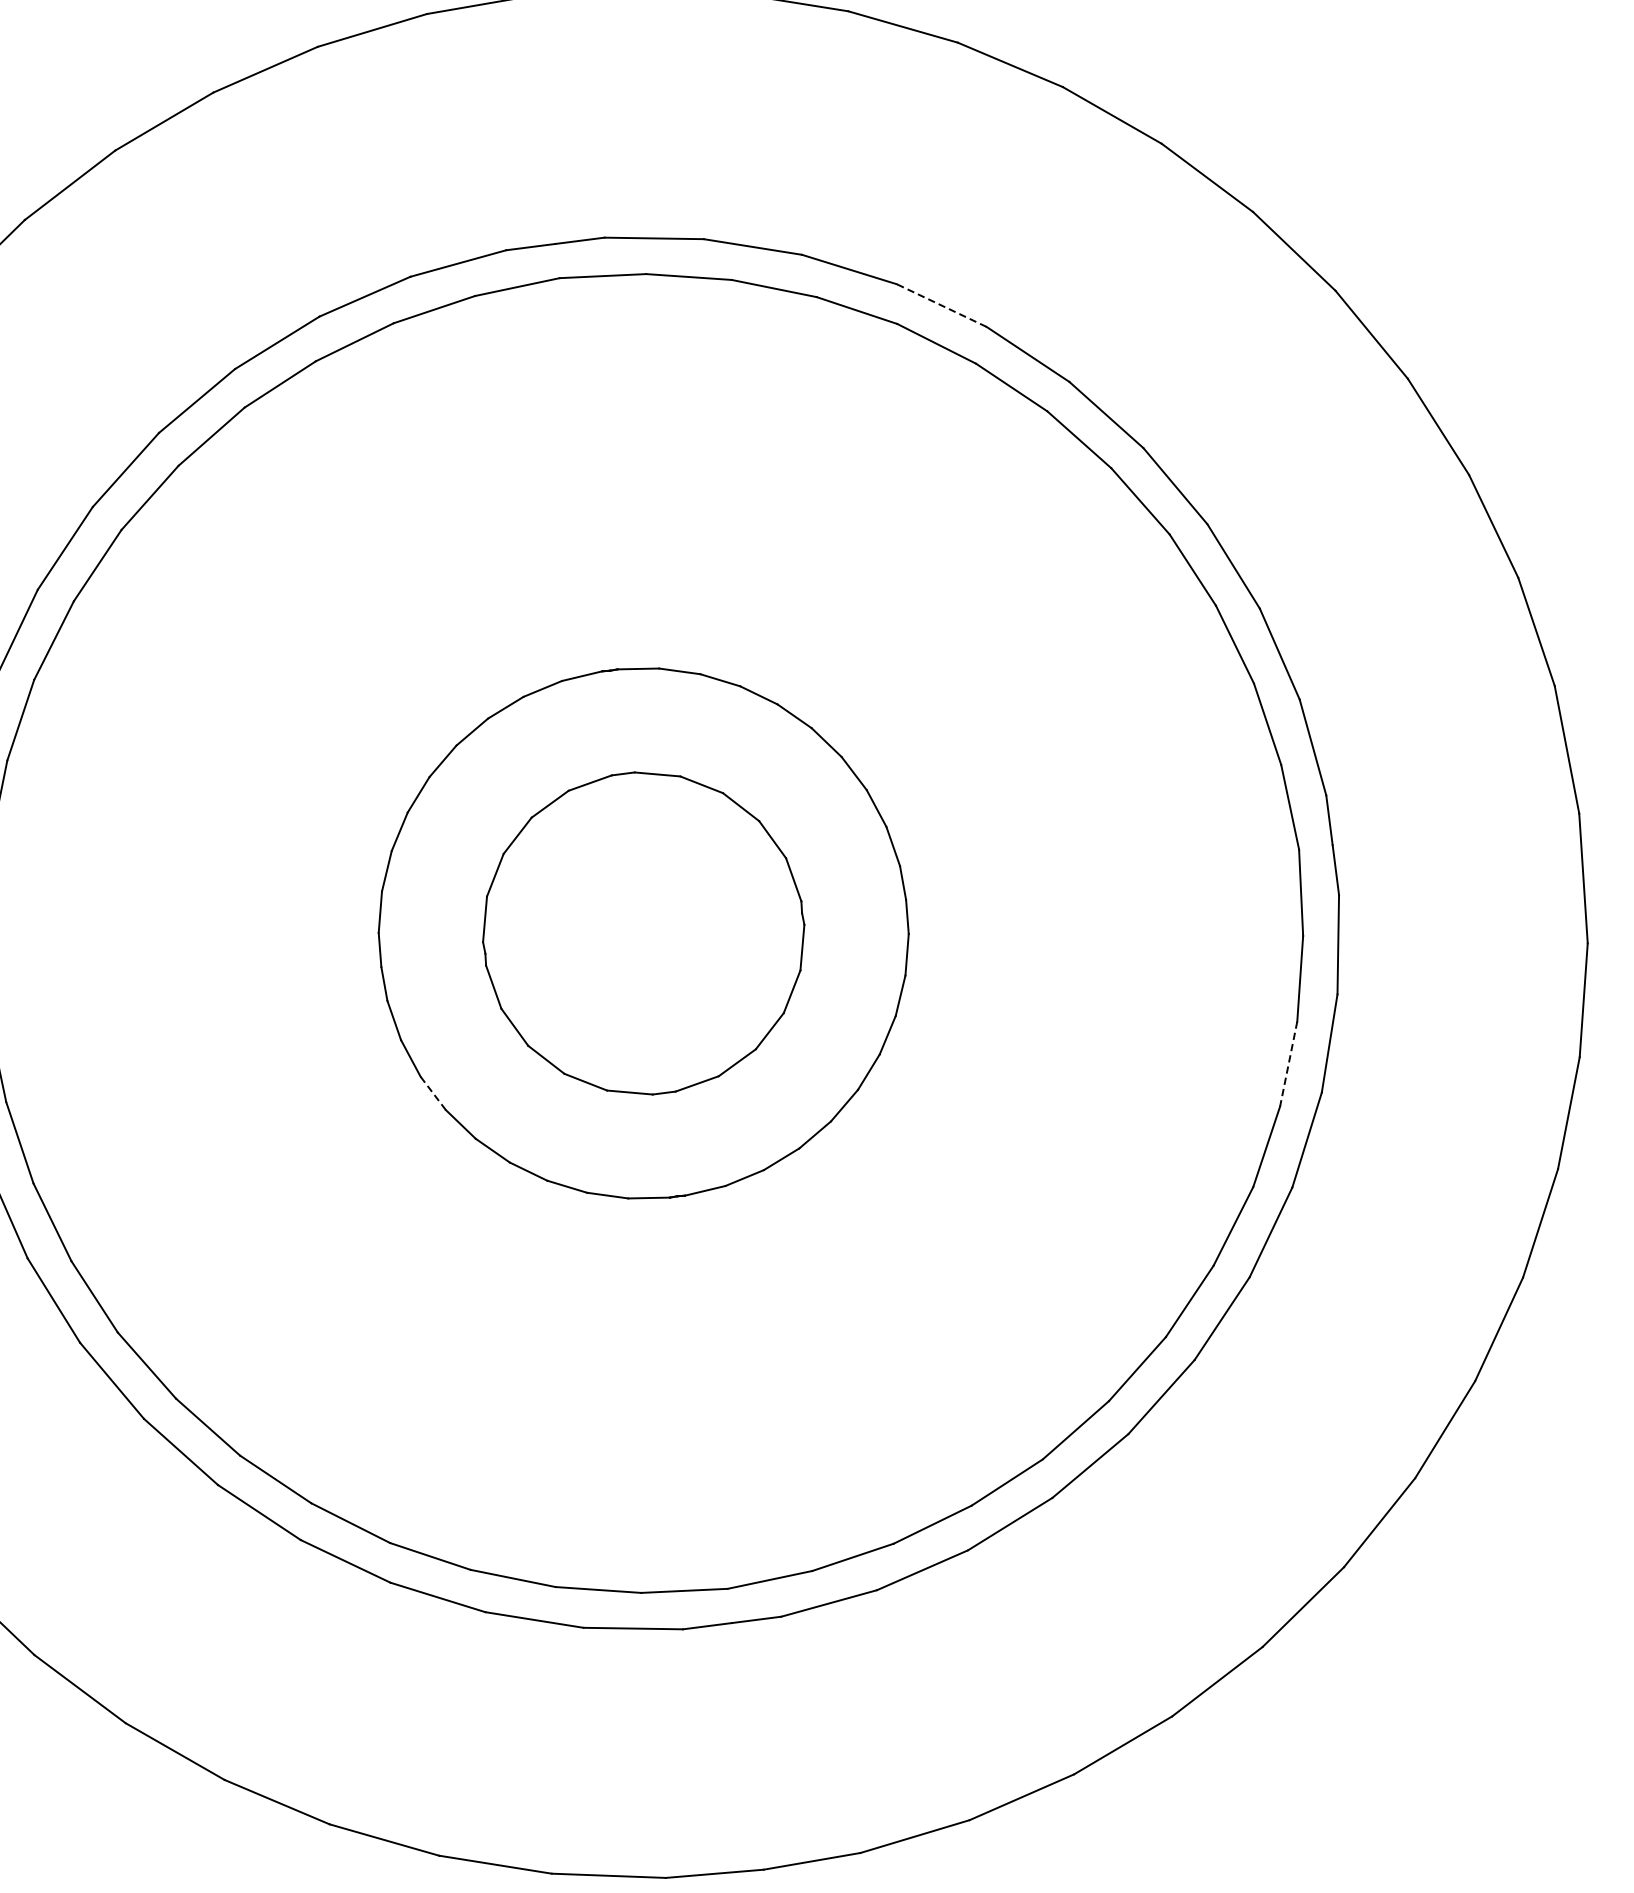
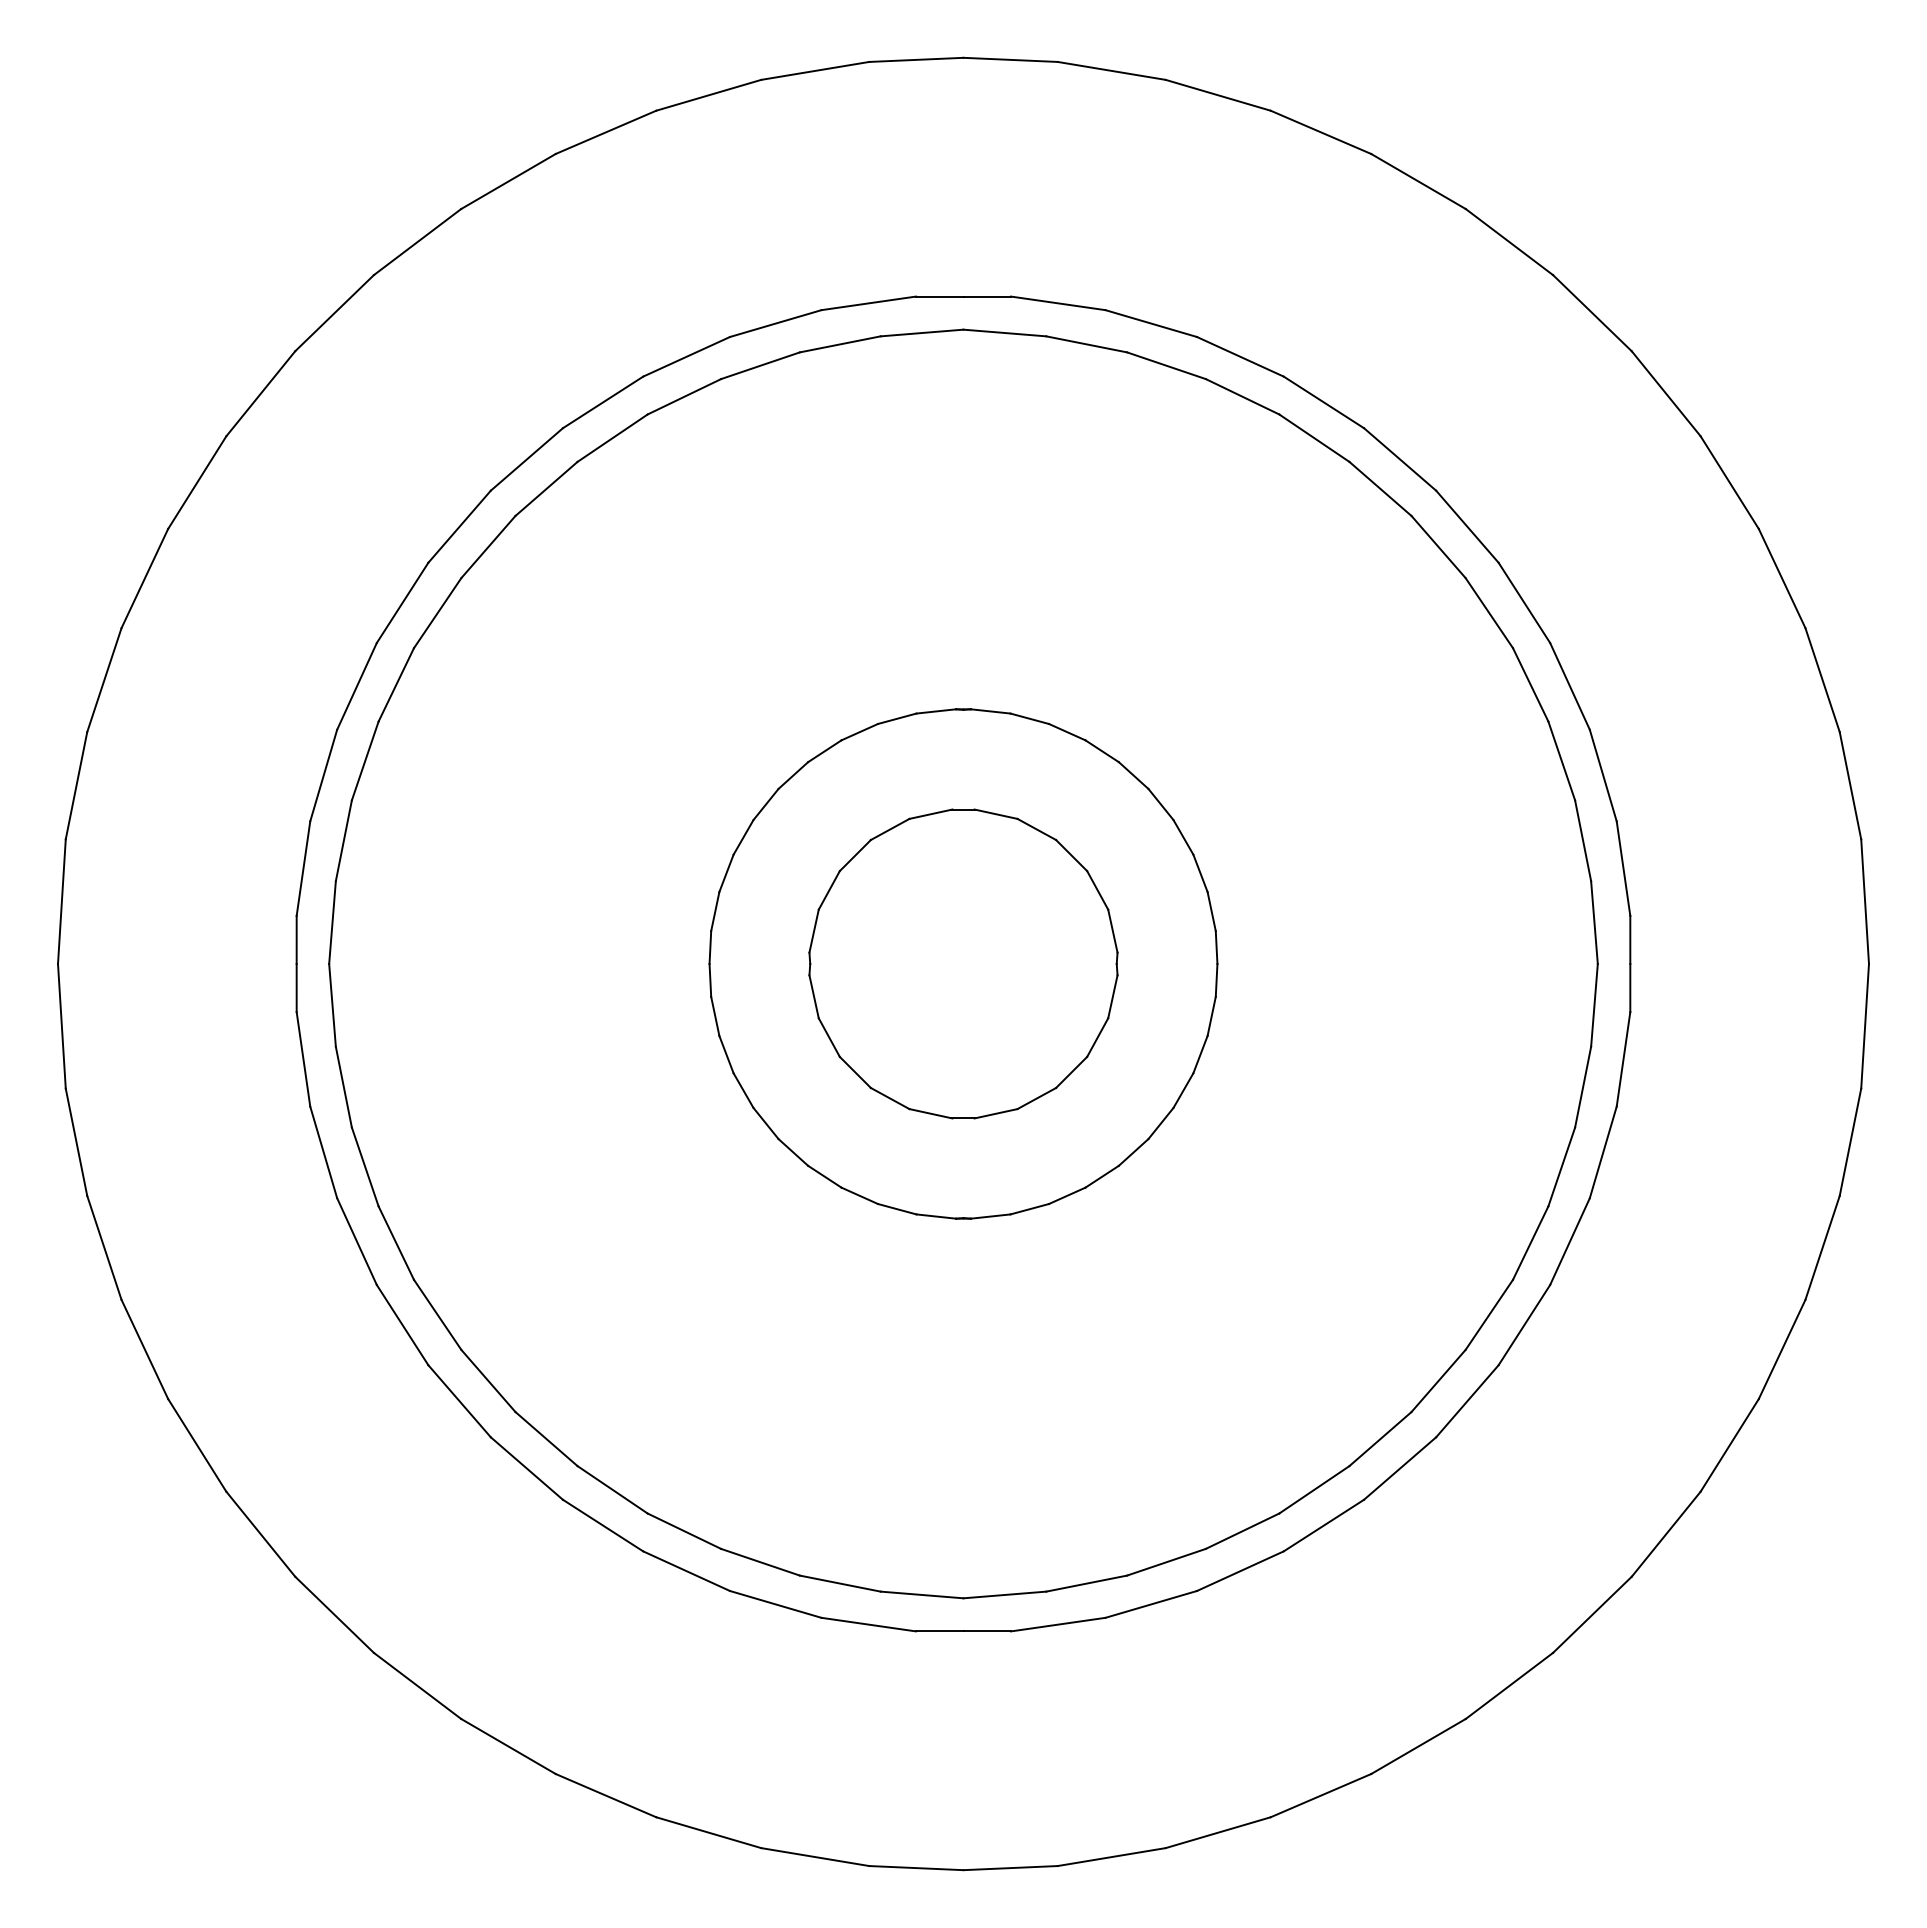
line: (941, 305) -> (1323, 402), dashed -> solid
line: (1288, 1063) -> (1561, 1166), dashed -> solid
line: (433, 1093) -> (743, 1090), dashed -> solid

